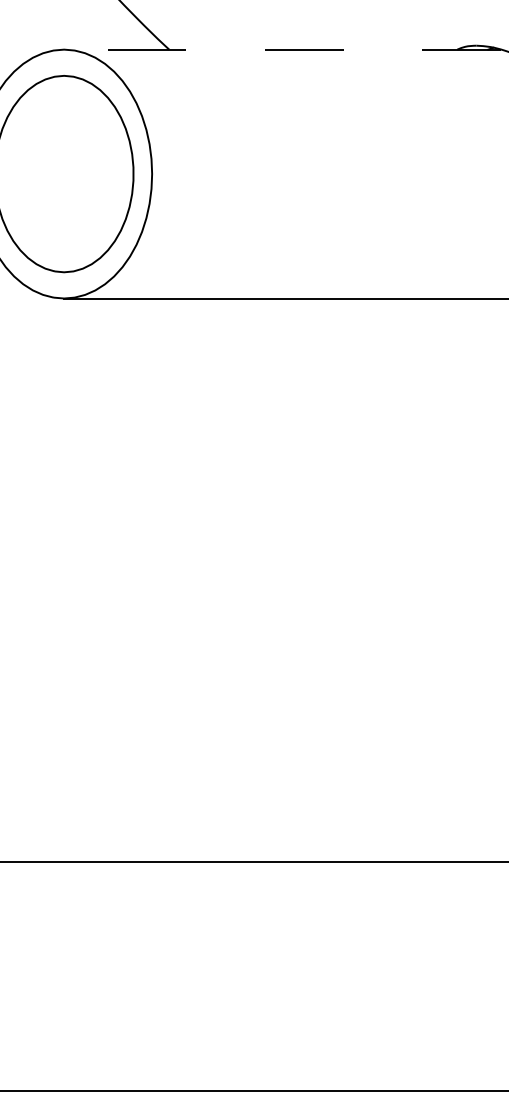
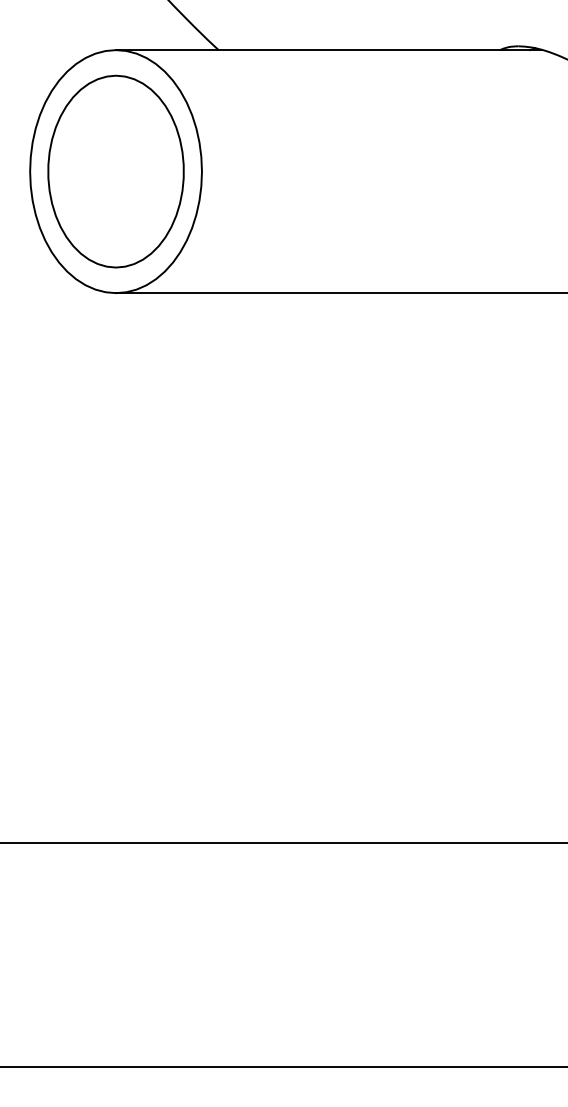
line: (281, 50) -> (328, 50), dashed -> solid

